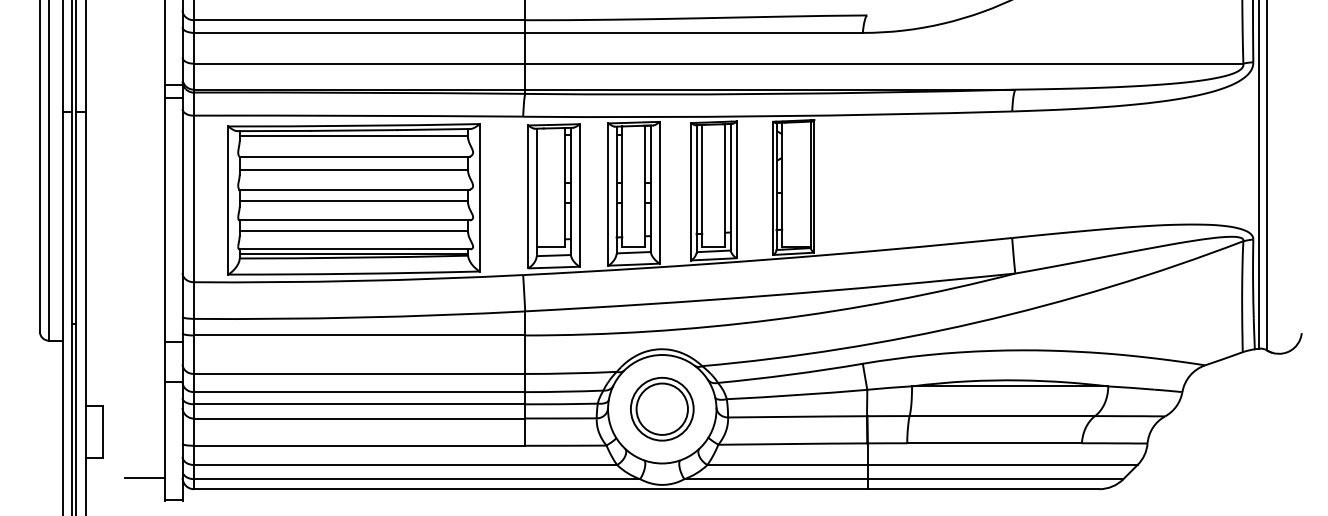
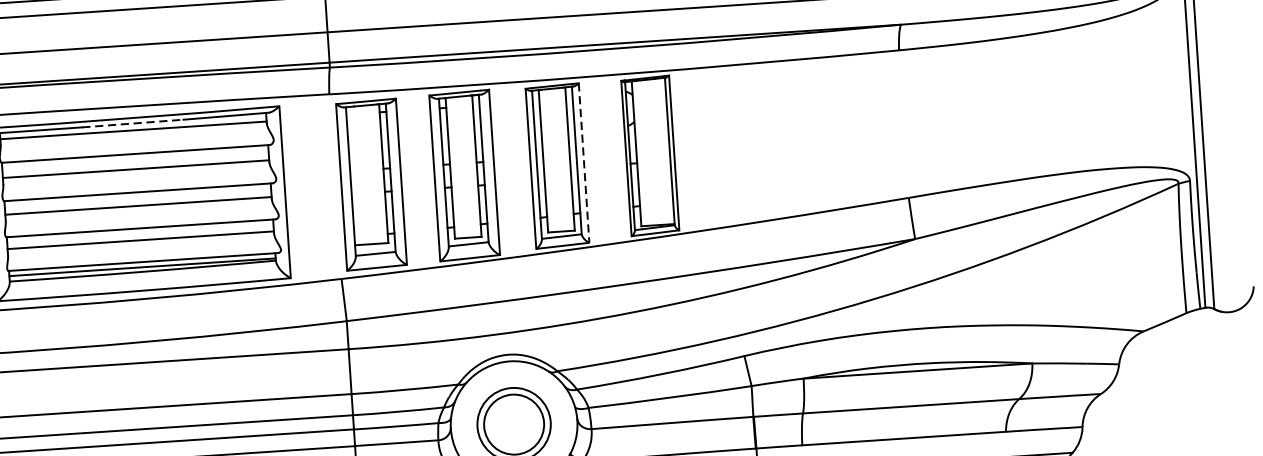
line: (354, 130) -> (133, 123), solid -> dashed
line: (736, 190) -> (583, 163), solid -> dashed

